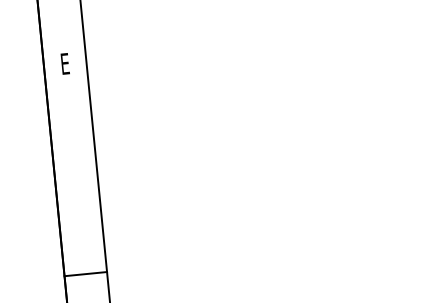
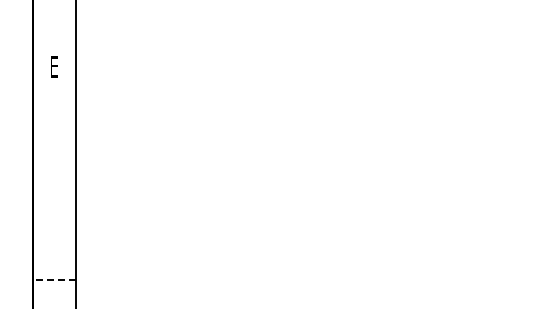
line: (85, 273) -> (54, 279), solid -> dashed

